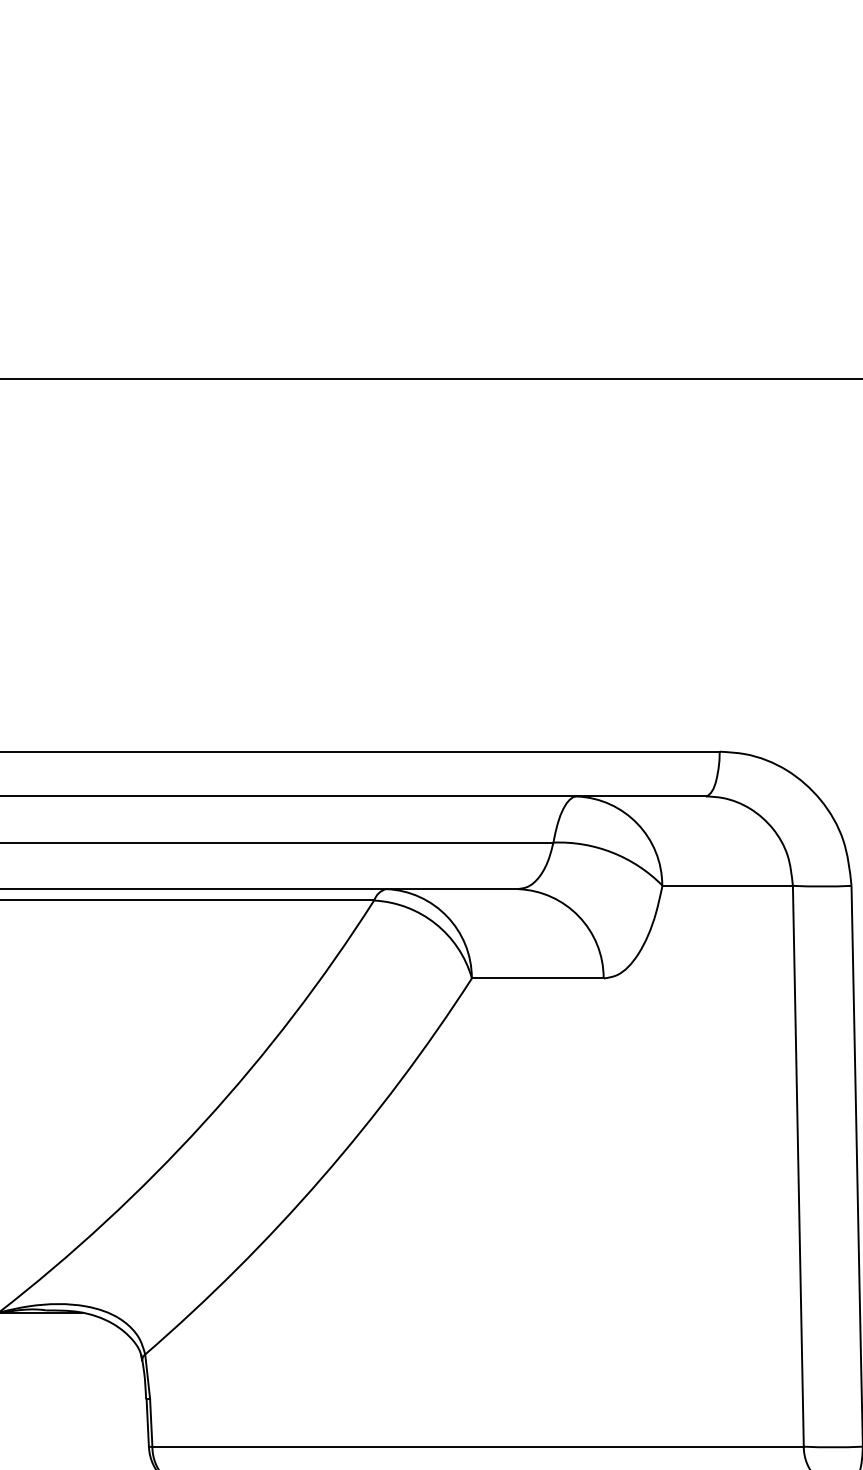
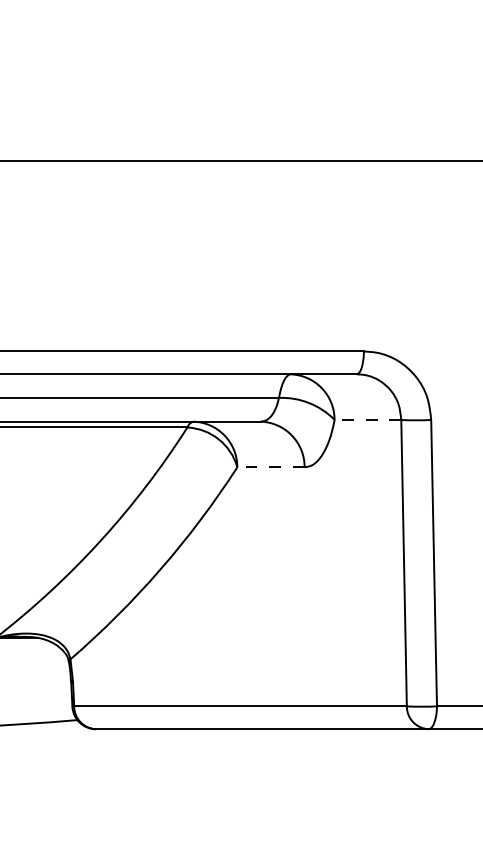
line: (726, 884) -> (367, 419), solid -> dashed
line: (538, 978) -> (271, 467), solid -> dashed

